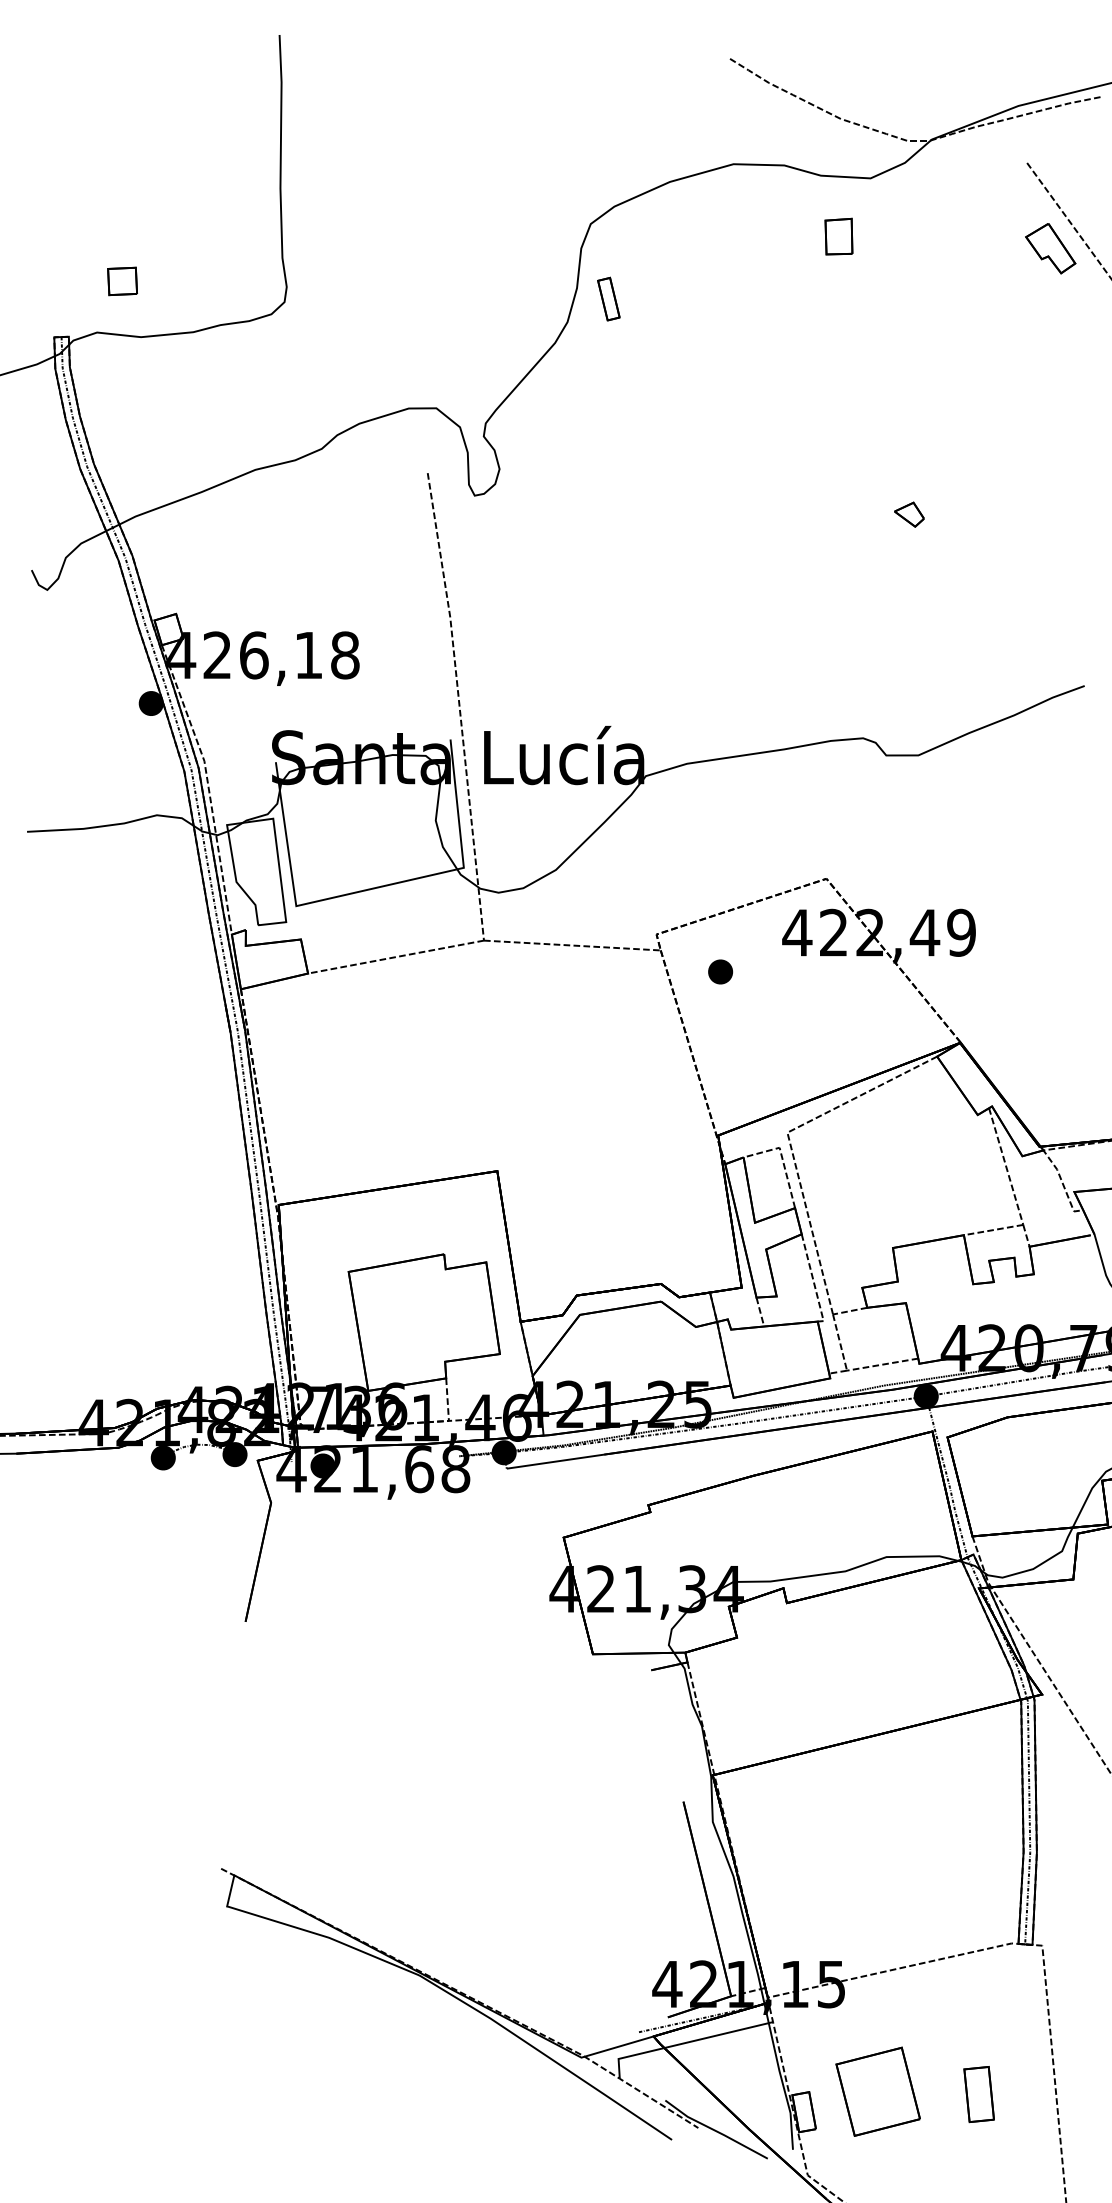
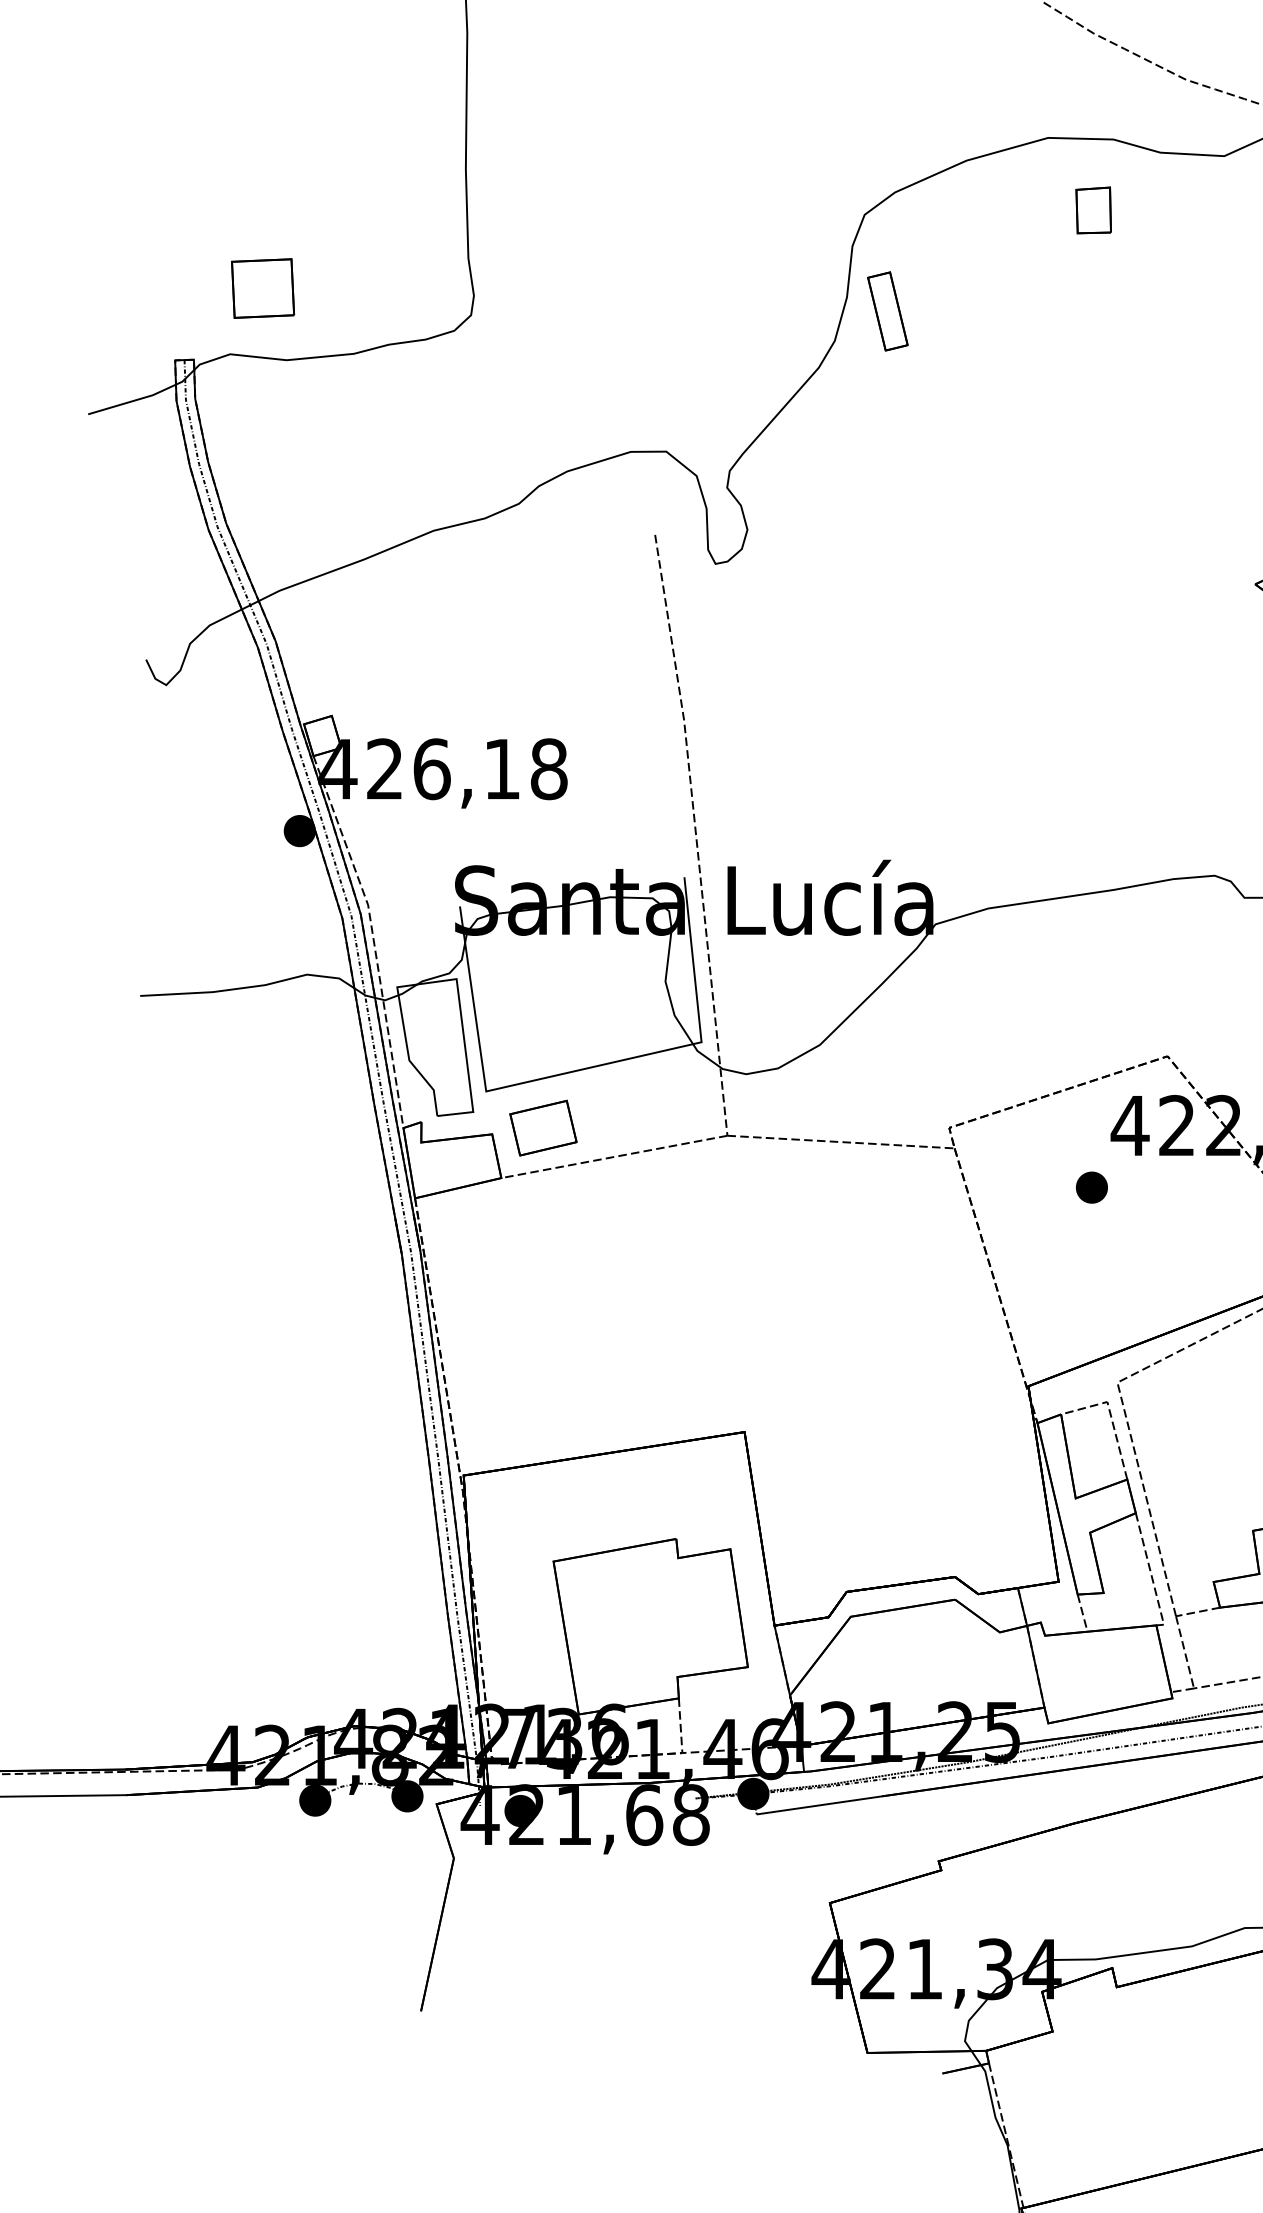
part: (838, 236) -> (1093, 210), moved
part: (122, 281) -> (262, 288), size x1.67
part: (608, 298) -> (887, 310), size x1.43
part: (340, 934) -> (543, 1127), added
part: (720, 971) -> (1091, 1187), moved

